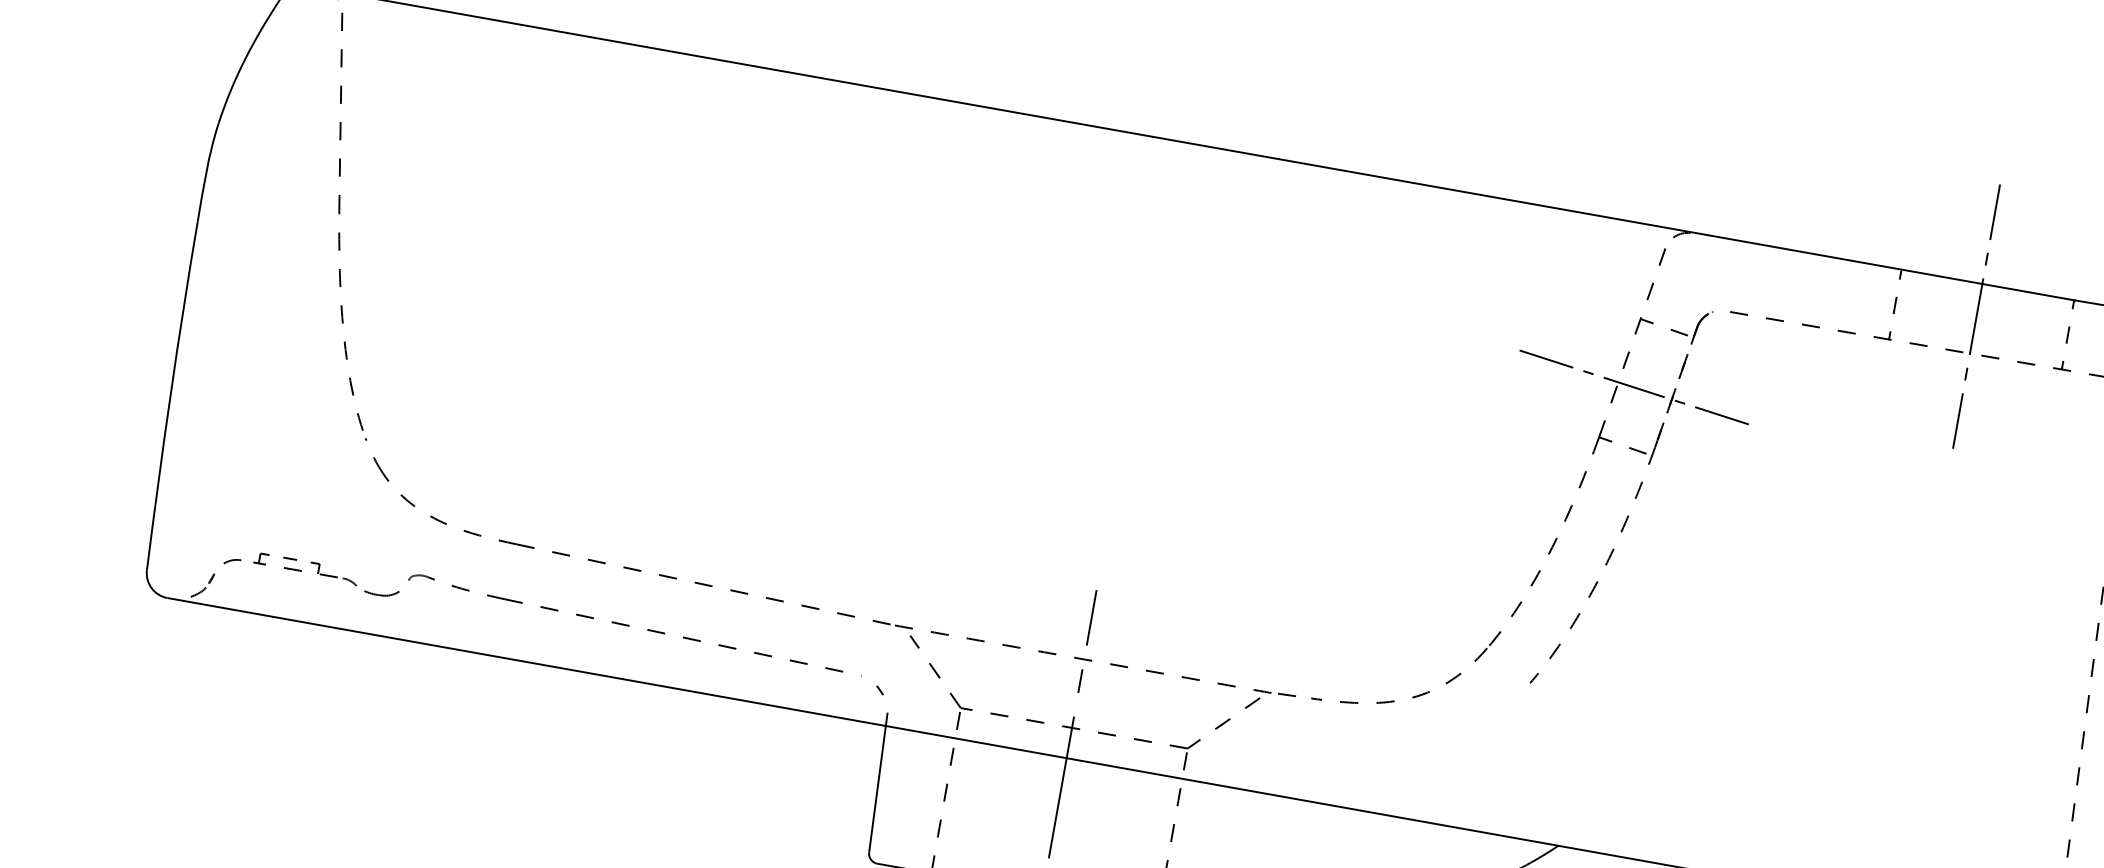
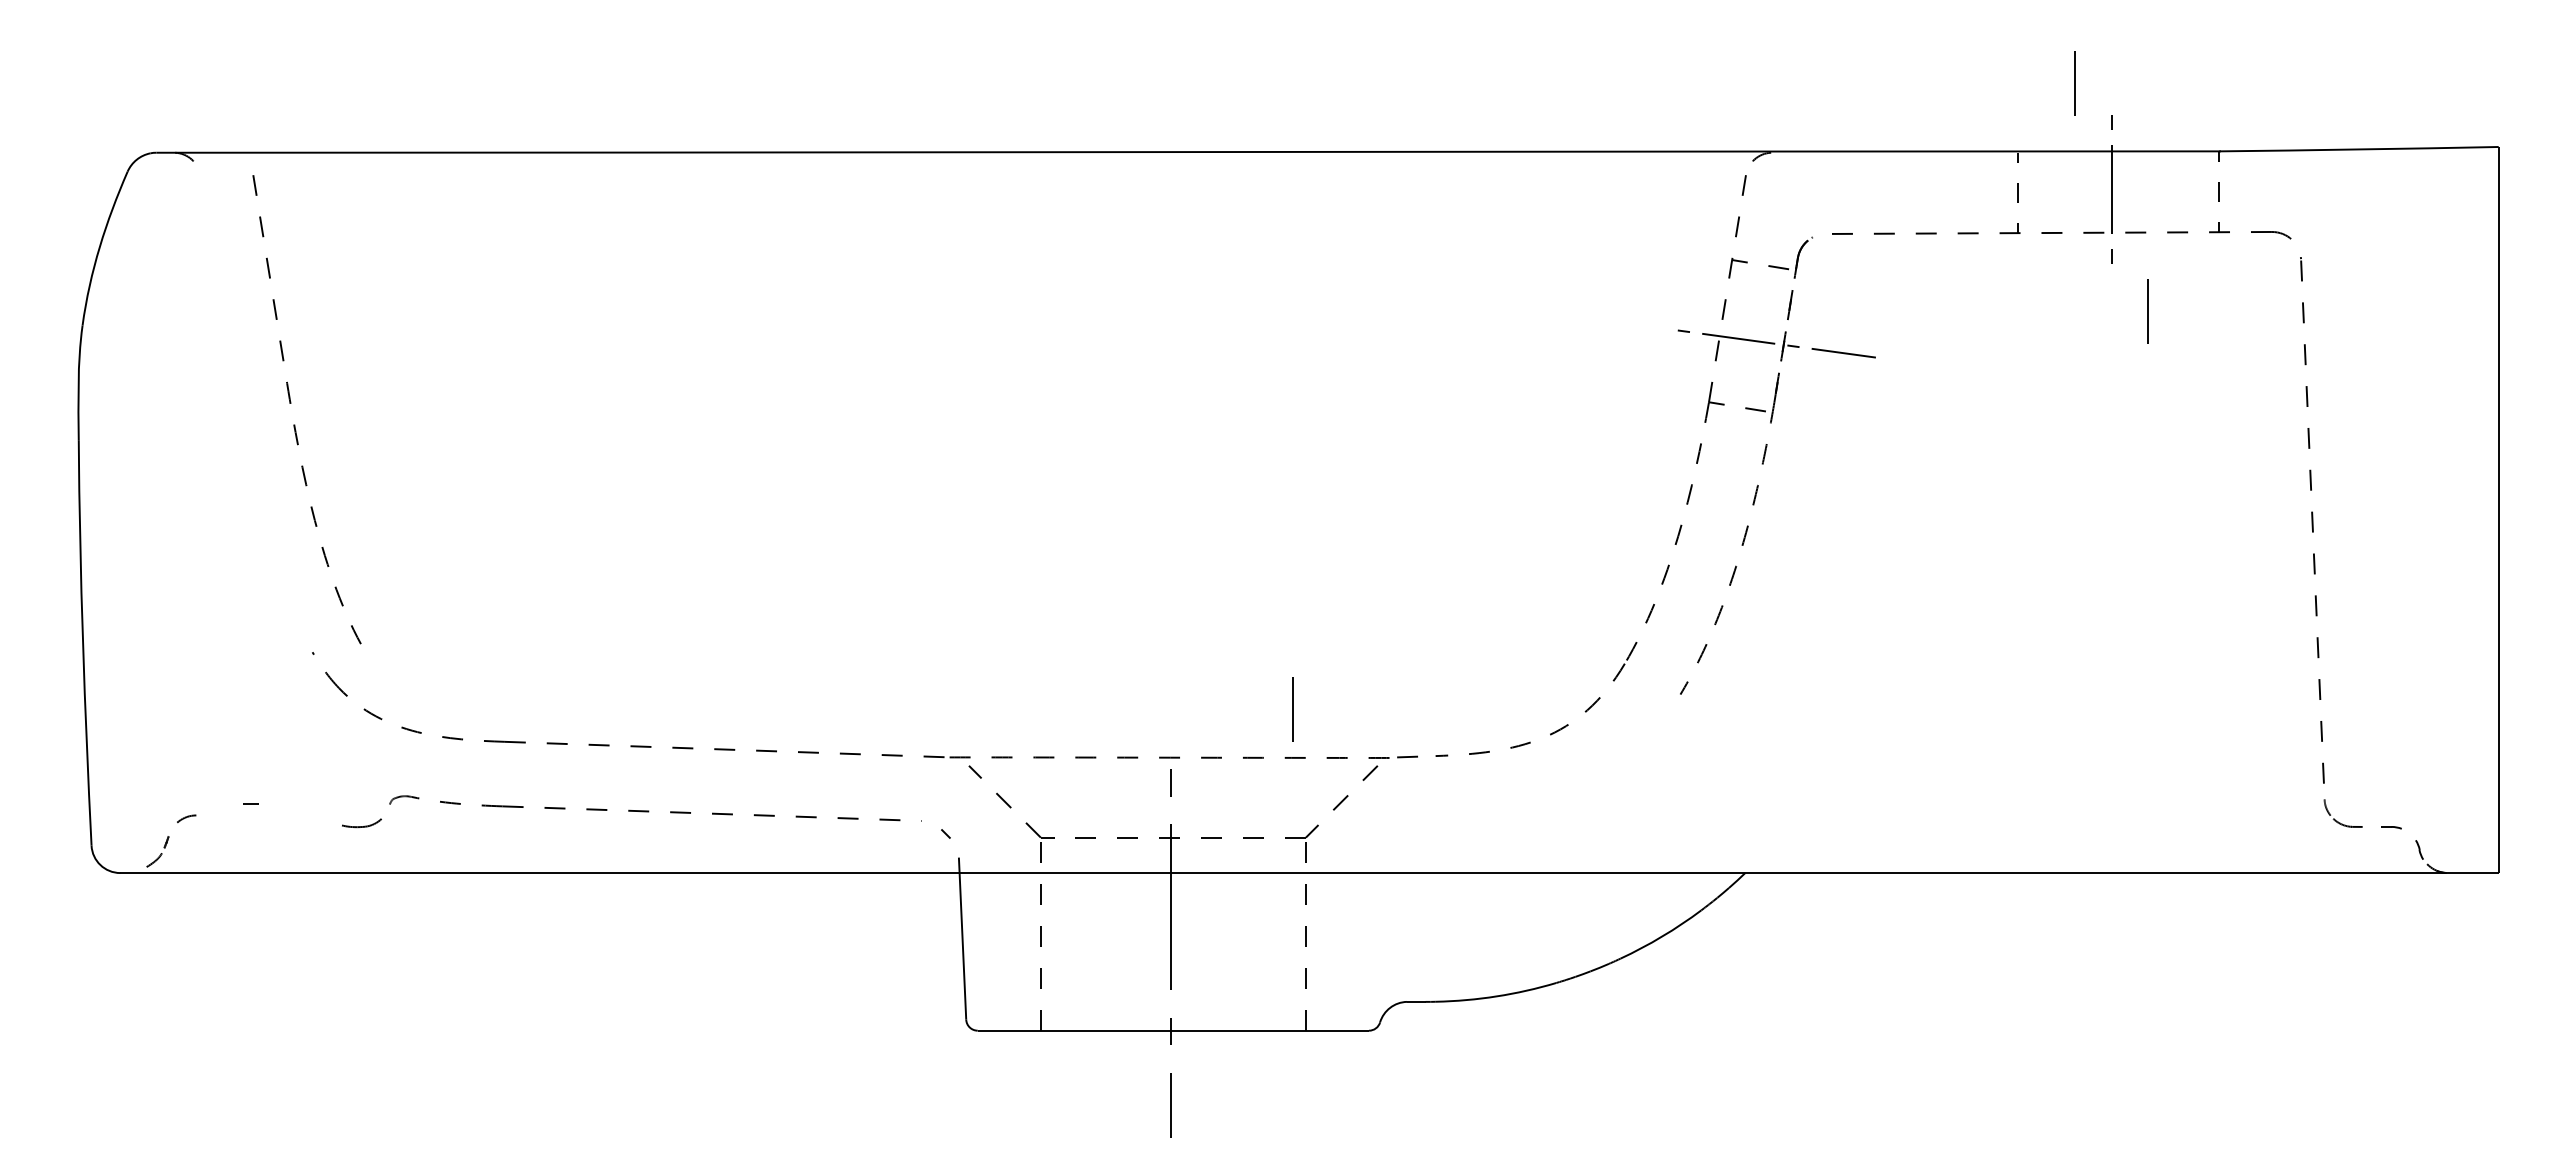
line: (1994, 212) -> (2074, 83), moved
part: (340, 214) -> (291, 403), moved
line: (1546, 359) -> (1633, 324), removed
line: (1957, 420) -> (2147, 311), moved
part: (306, 569) -> (271, 812), removed
line: (1091, 618) -> (1292, 709), moved

